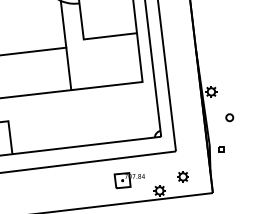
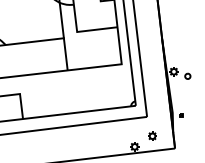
part: (229, 116) -> (187, 75), moved
part: (129, 179) -> (111, 138), removed

